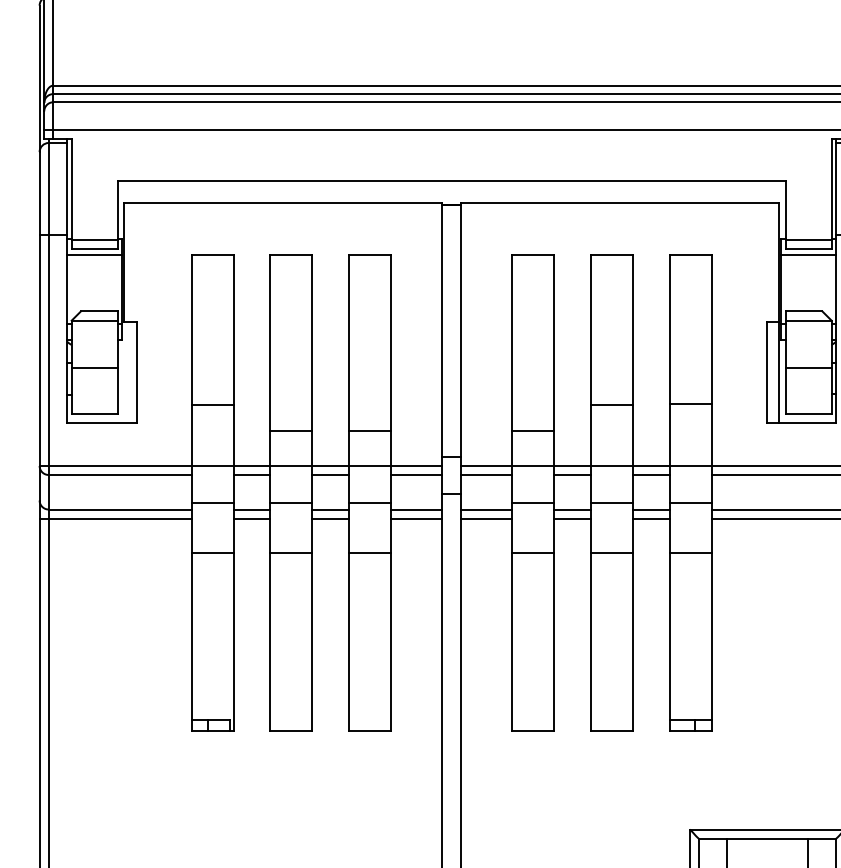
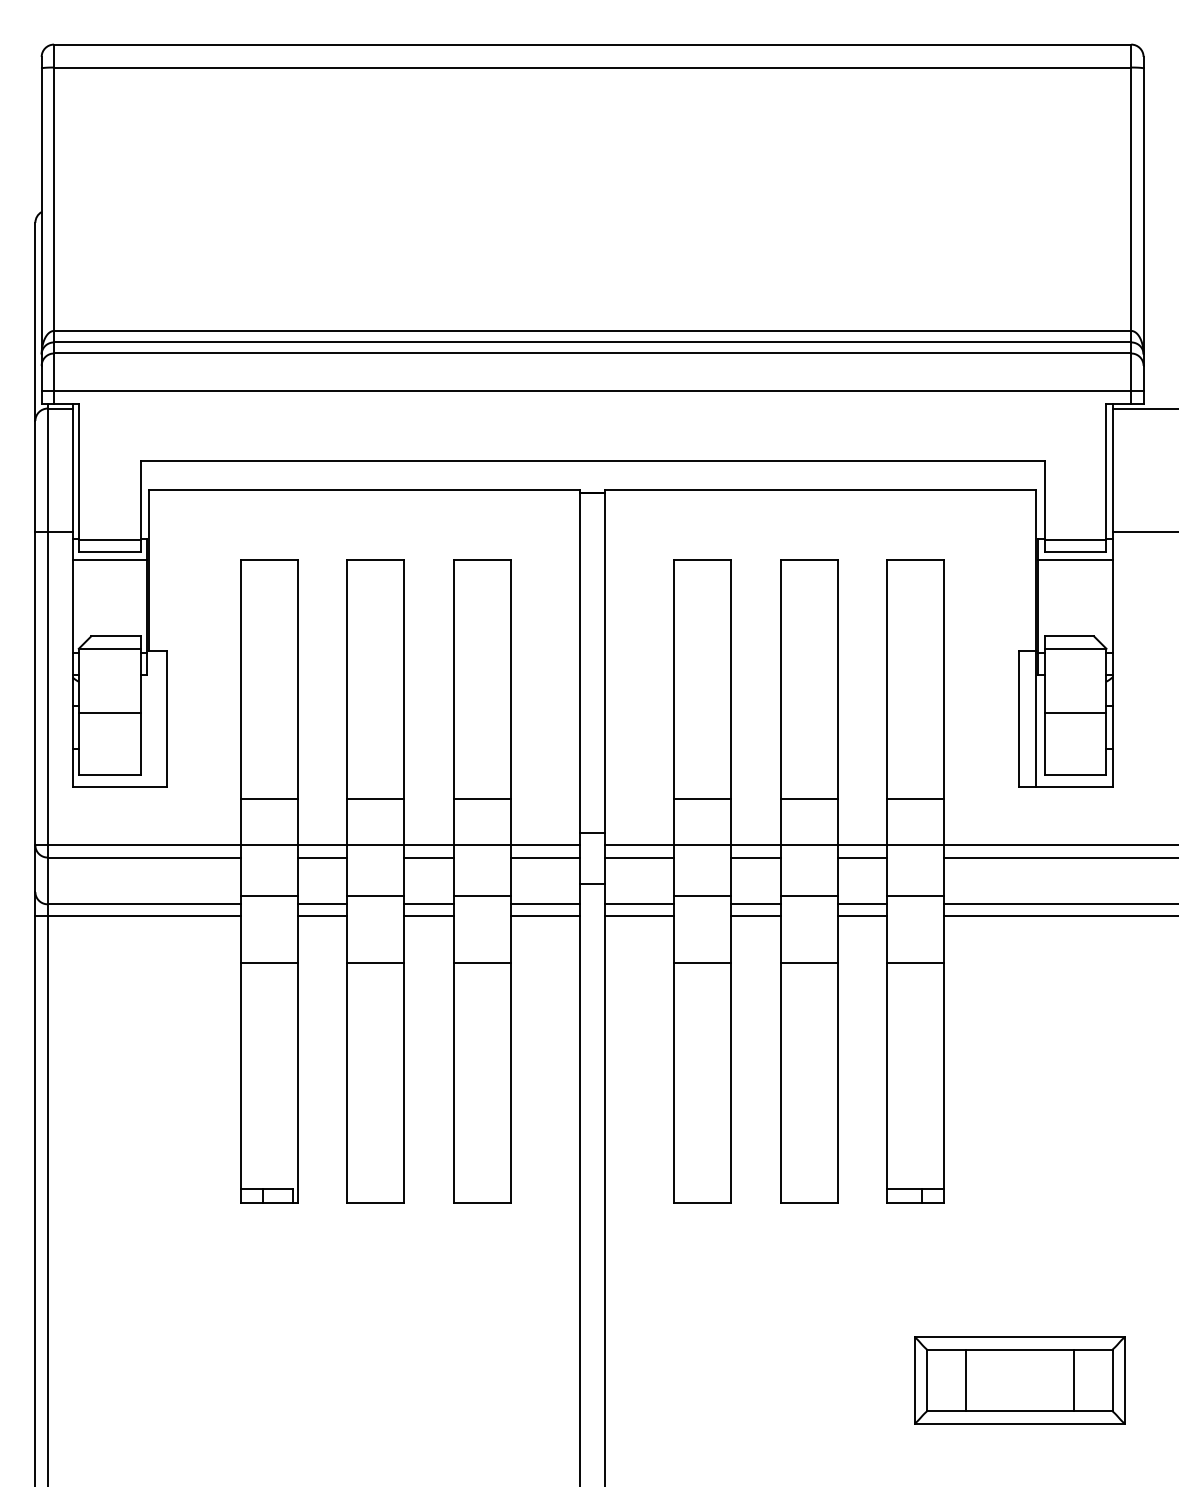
line: (690, 403) -> (915, 798), moved
line: (211, 404) -> (268, 798), moved
line: (611, 404) -> (808, 798), moved

